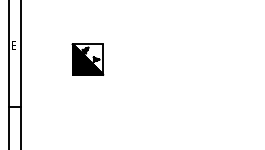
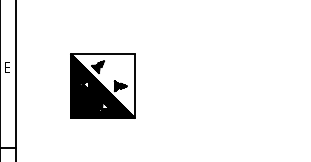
part: (87, 59) -> (102, 85), size x1.6

